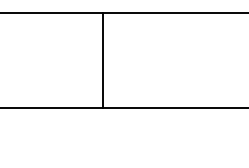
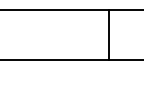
line: (103, 61) -> (109, 35), moved

